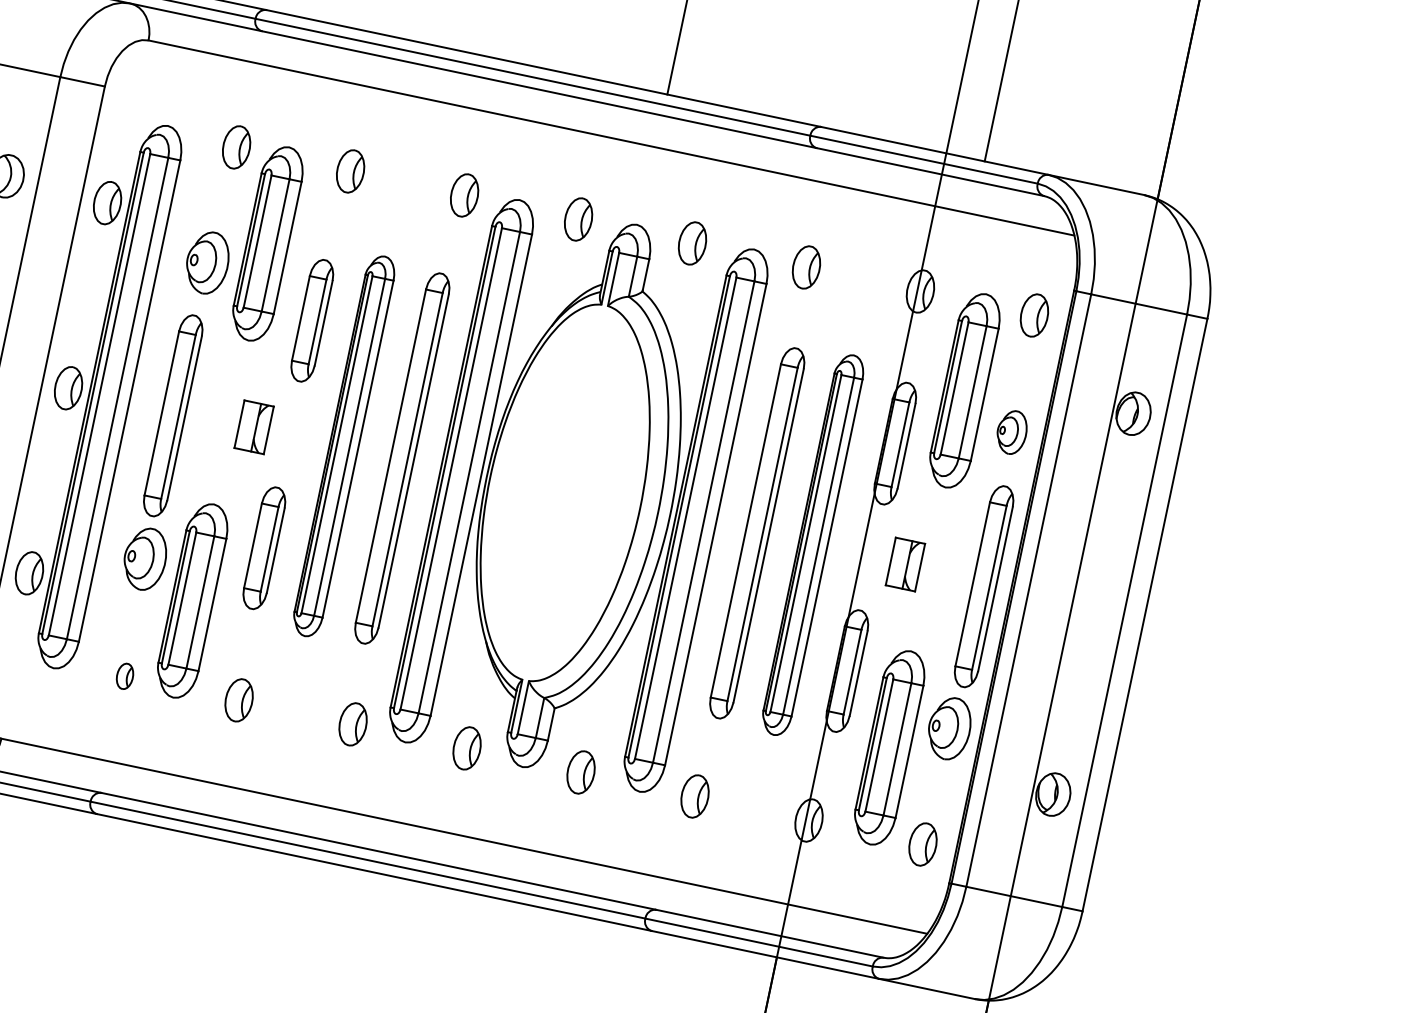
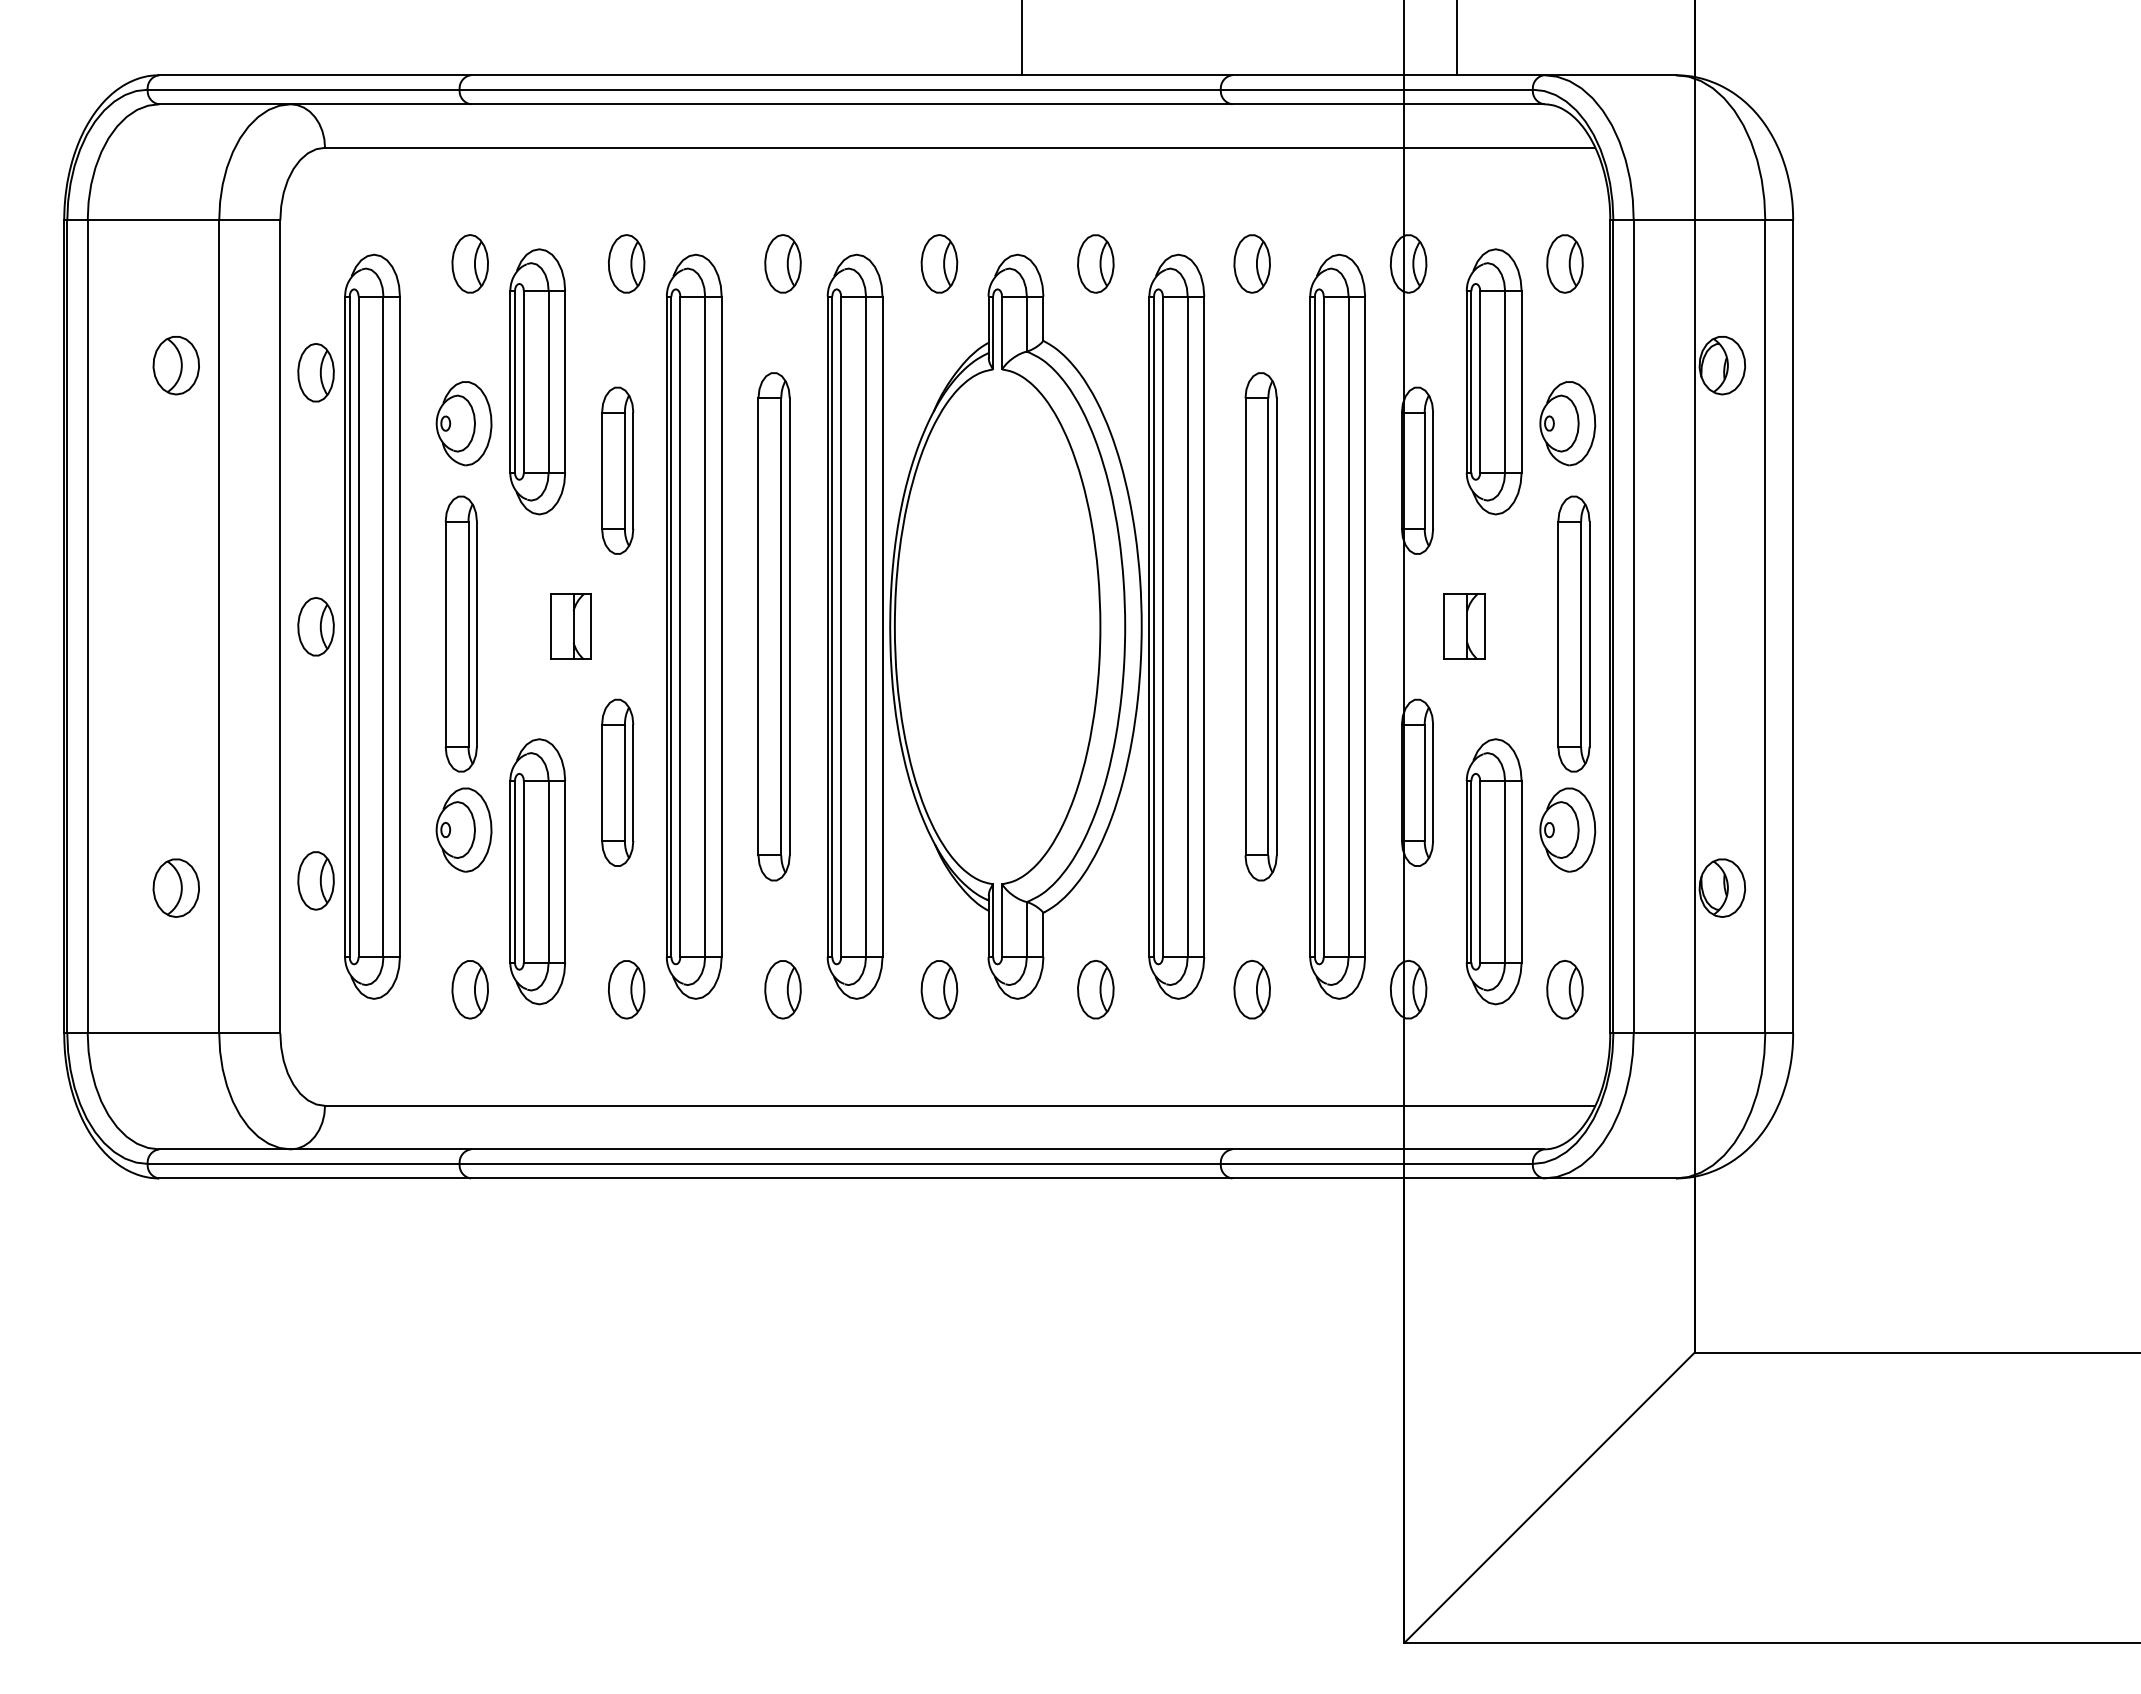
part: (1011, 432) -> (1567, 423), size x1.43
part: (343, 445) -> (693, 626), size x1.43
part: (812, 544) -> (1337, 626), size x1.43
part: (124, 676) -> (469, 989), size x1.67

